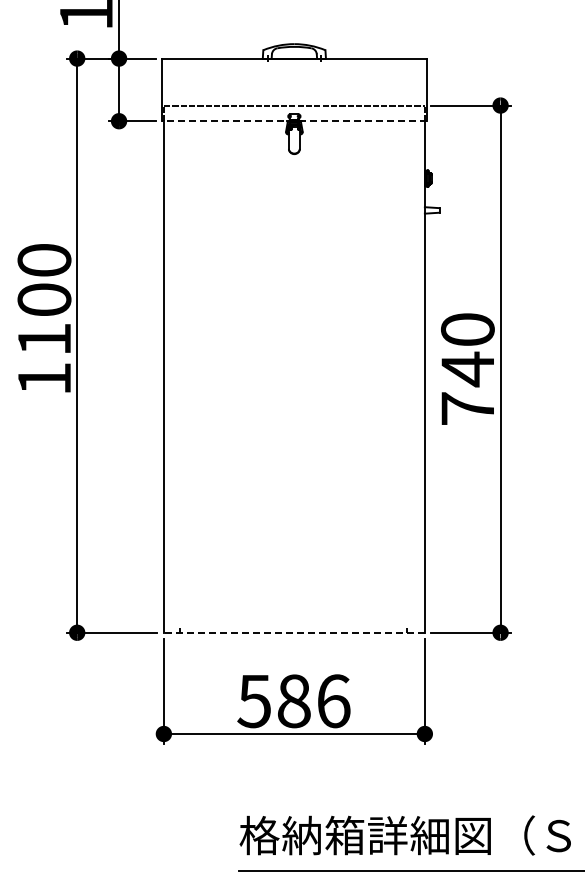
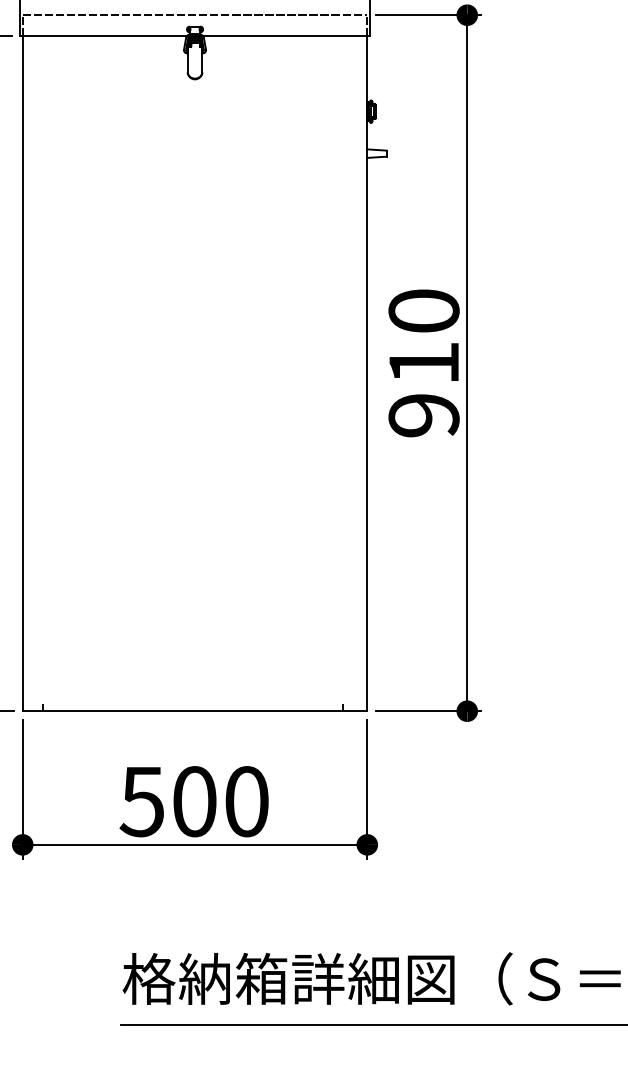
line: (294, 121) -> (195, 36), dashed -> solid
text: (467, 388) -> (423, 388), 740 -> 910
line: (293, 632) -> (193, 710), dashed -> solid
text: (314, 701) -> (221, 801), 586 -> 500

